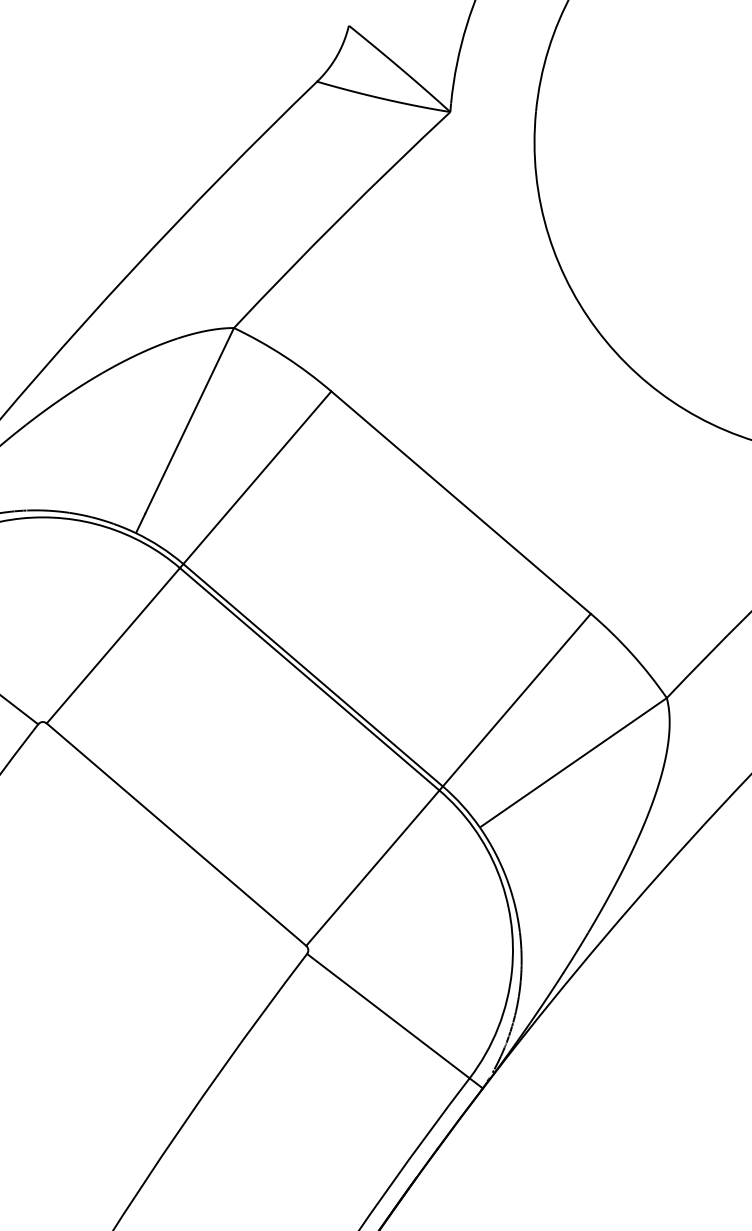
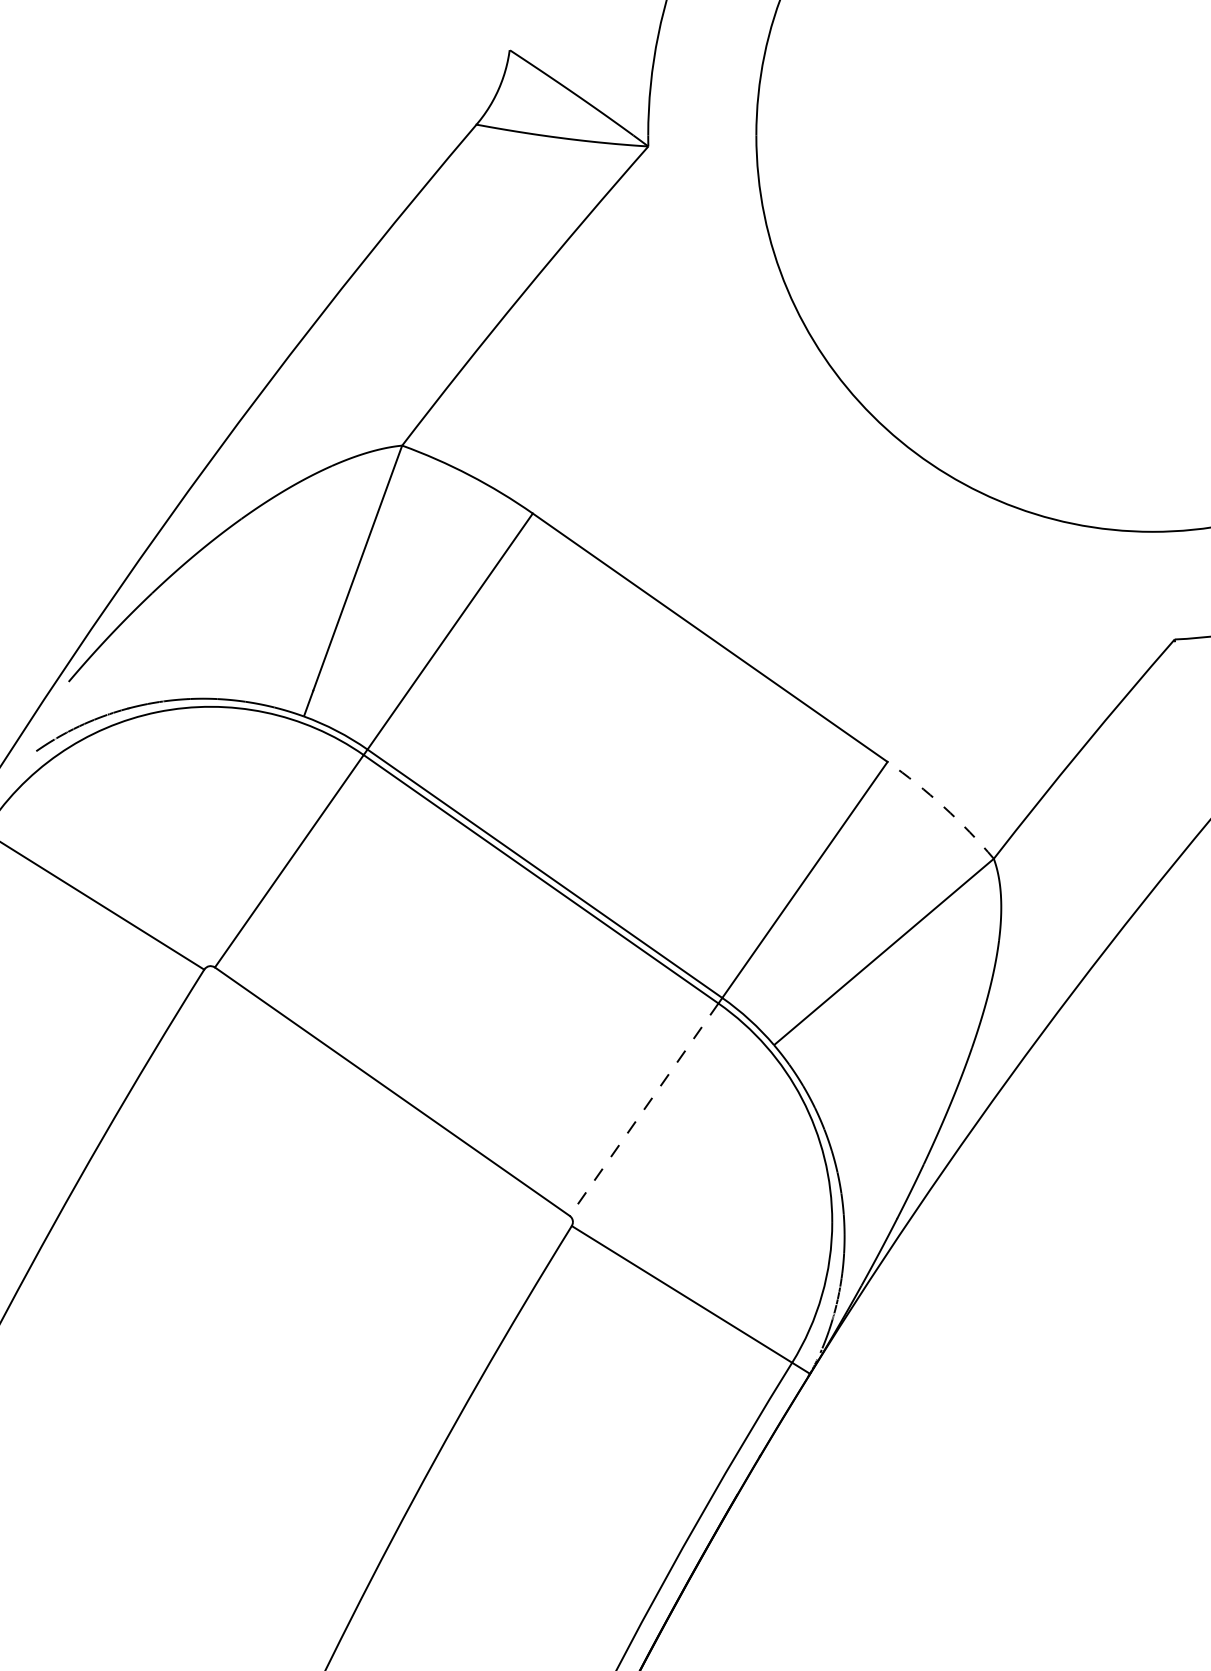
arc: (631, 653) -> (943, 806), solid -> dashed
line: (373, 868) -> (644, 1109), solid -> dashed

